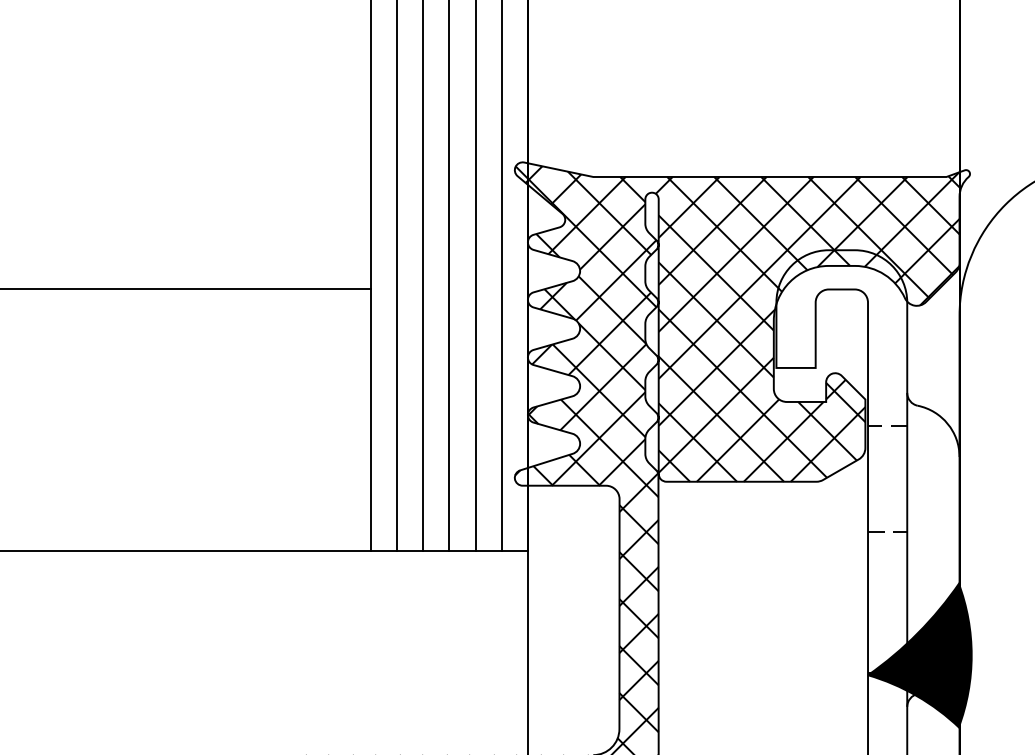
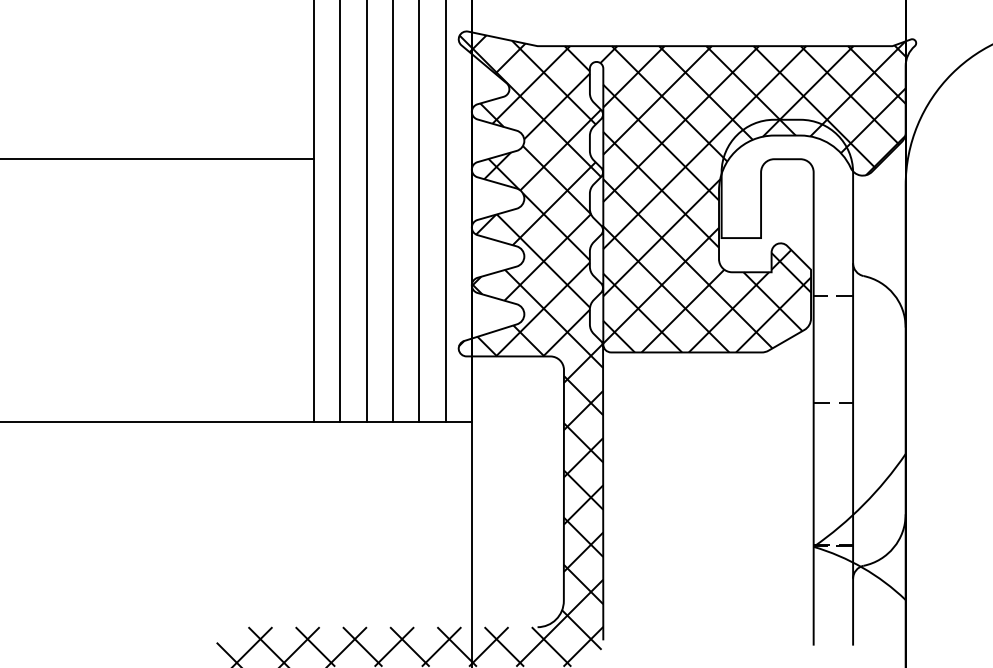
fill: (920, 655) -> (866, 527), removed

